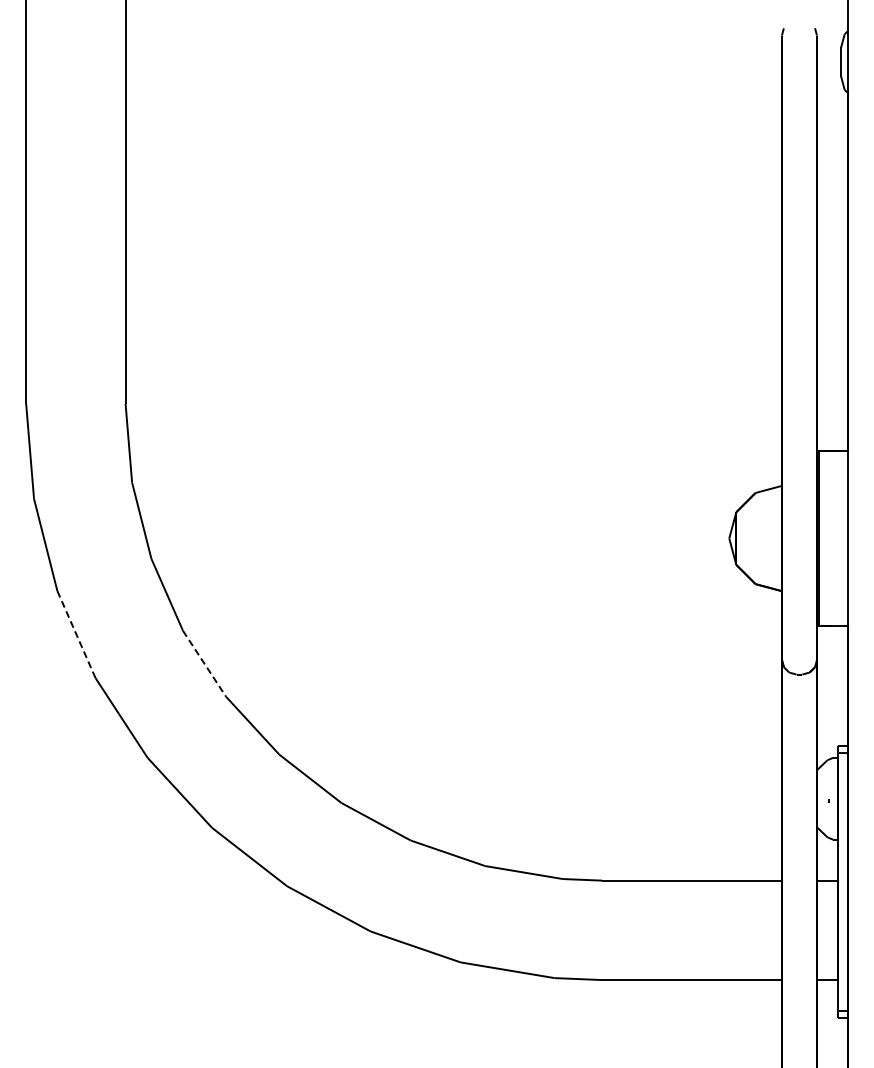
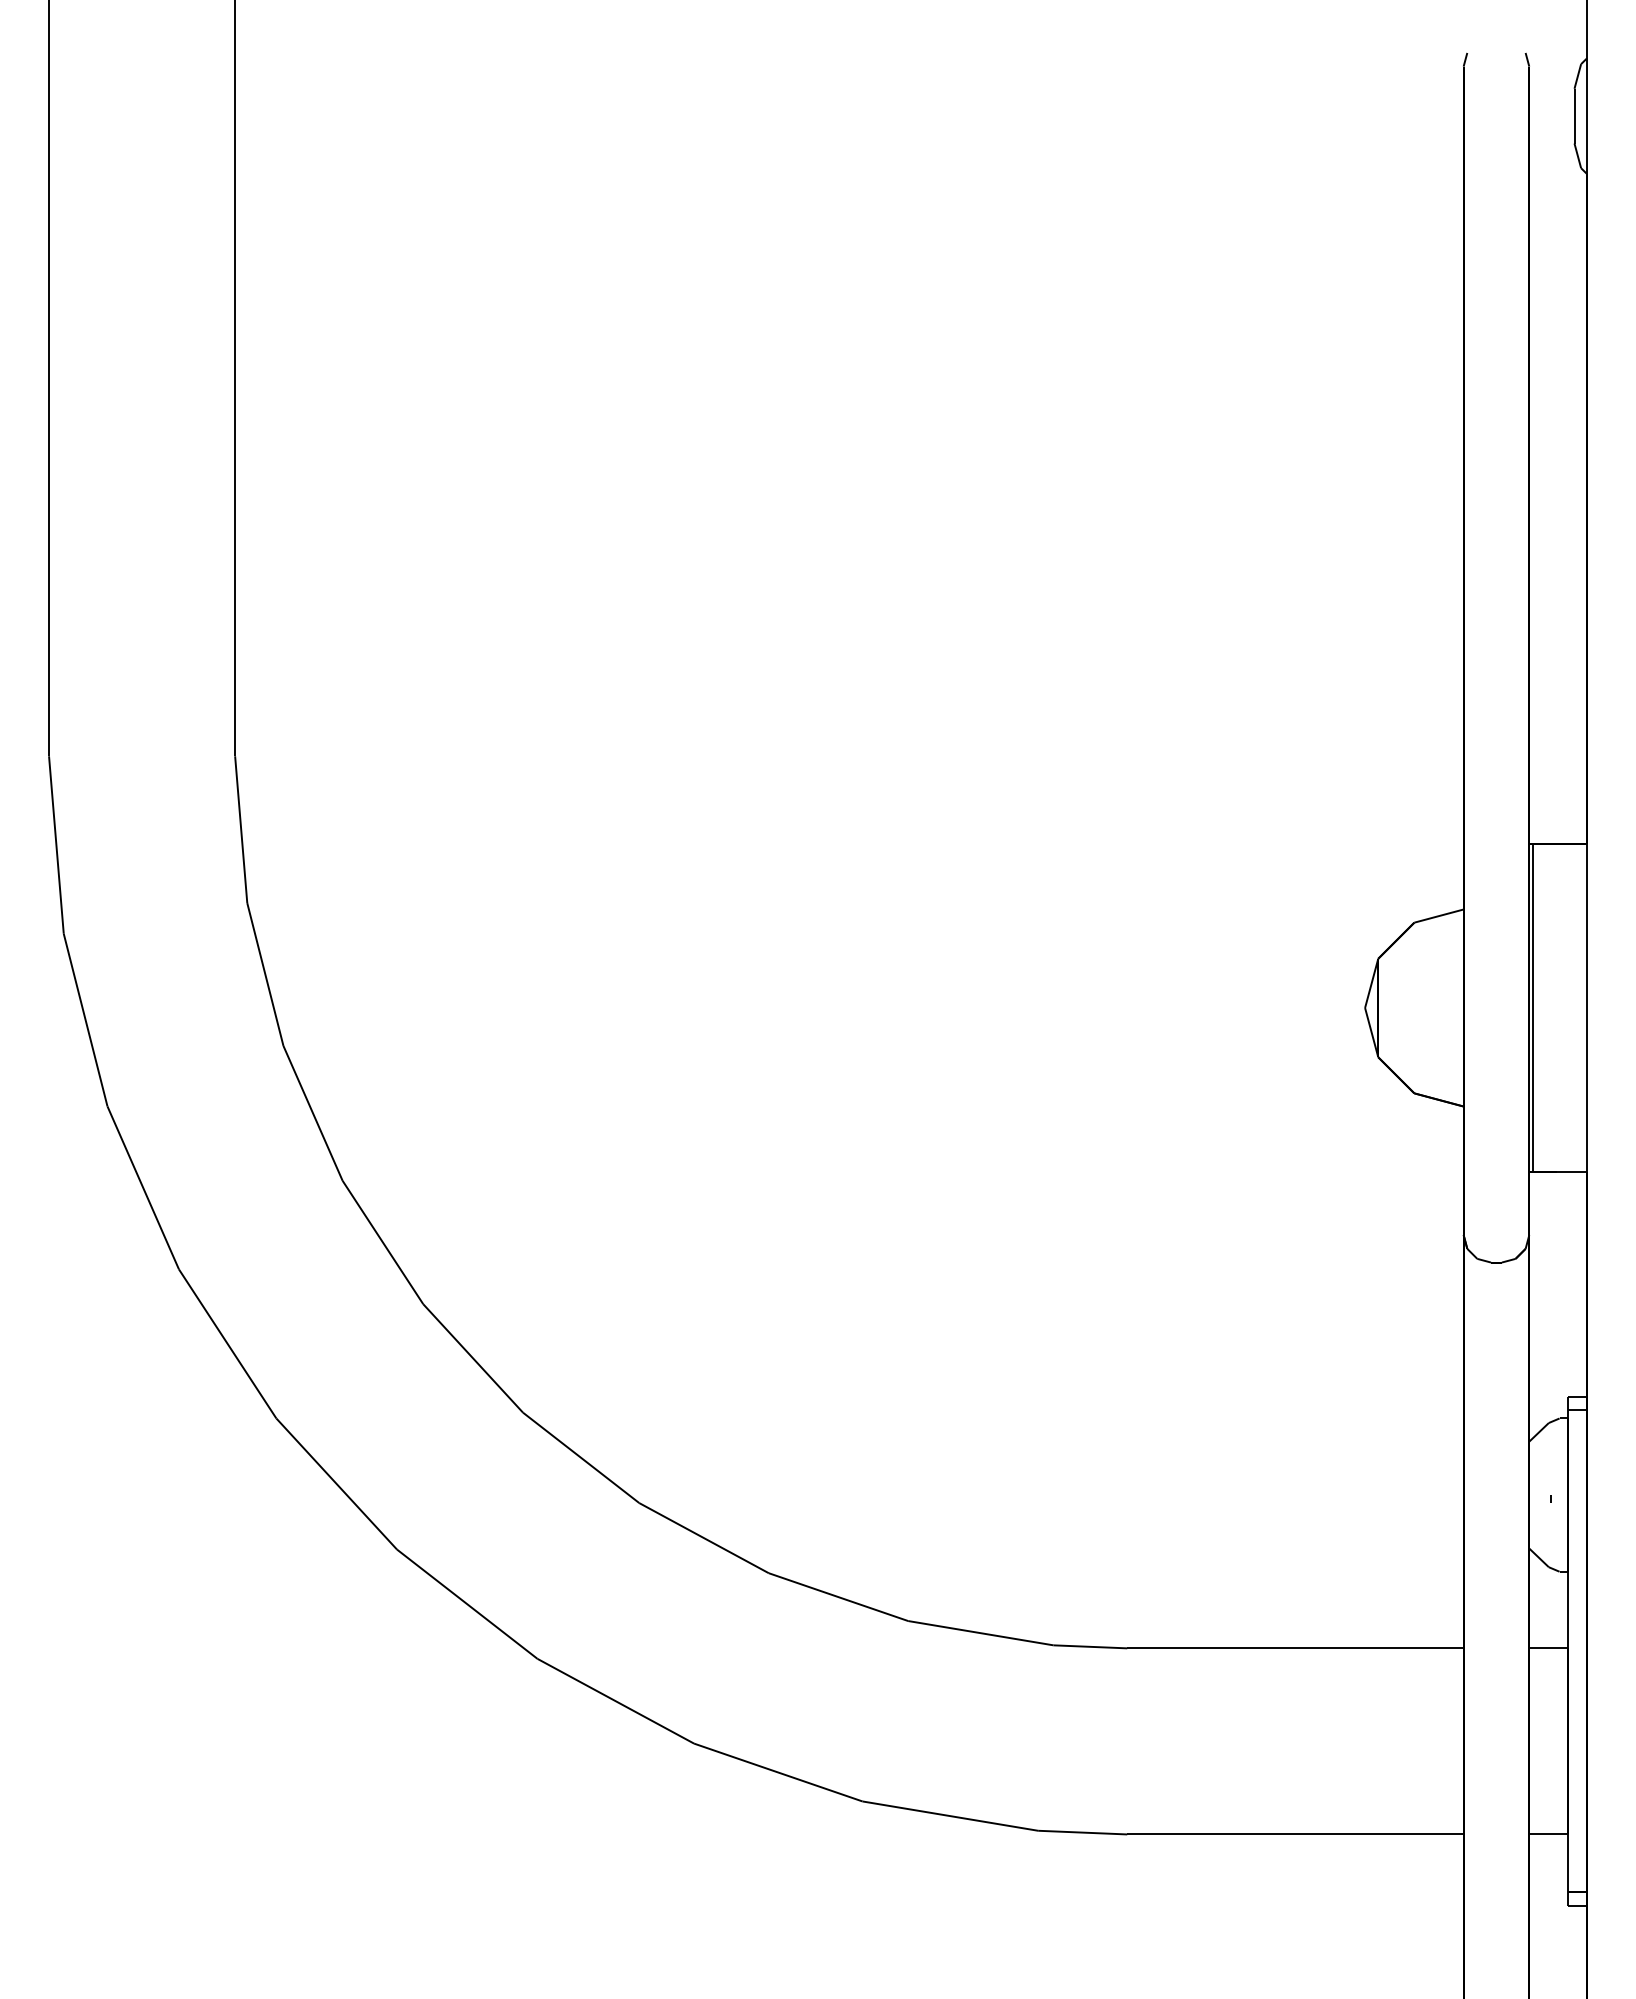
line: (76, 634) -> (143, 1187), dashed -> solid
line: (204, 664) -> (382, 1243), dashed -> solid

